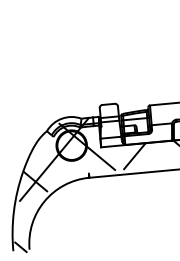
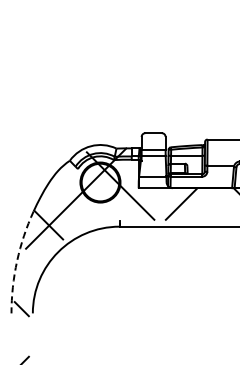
arc: (14, 211) -> (17, 261), solid -> dashed

